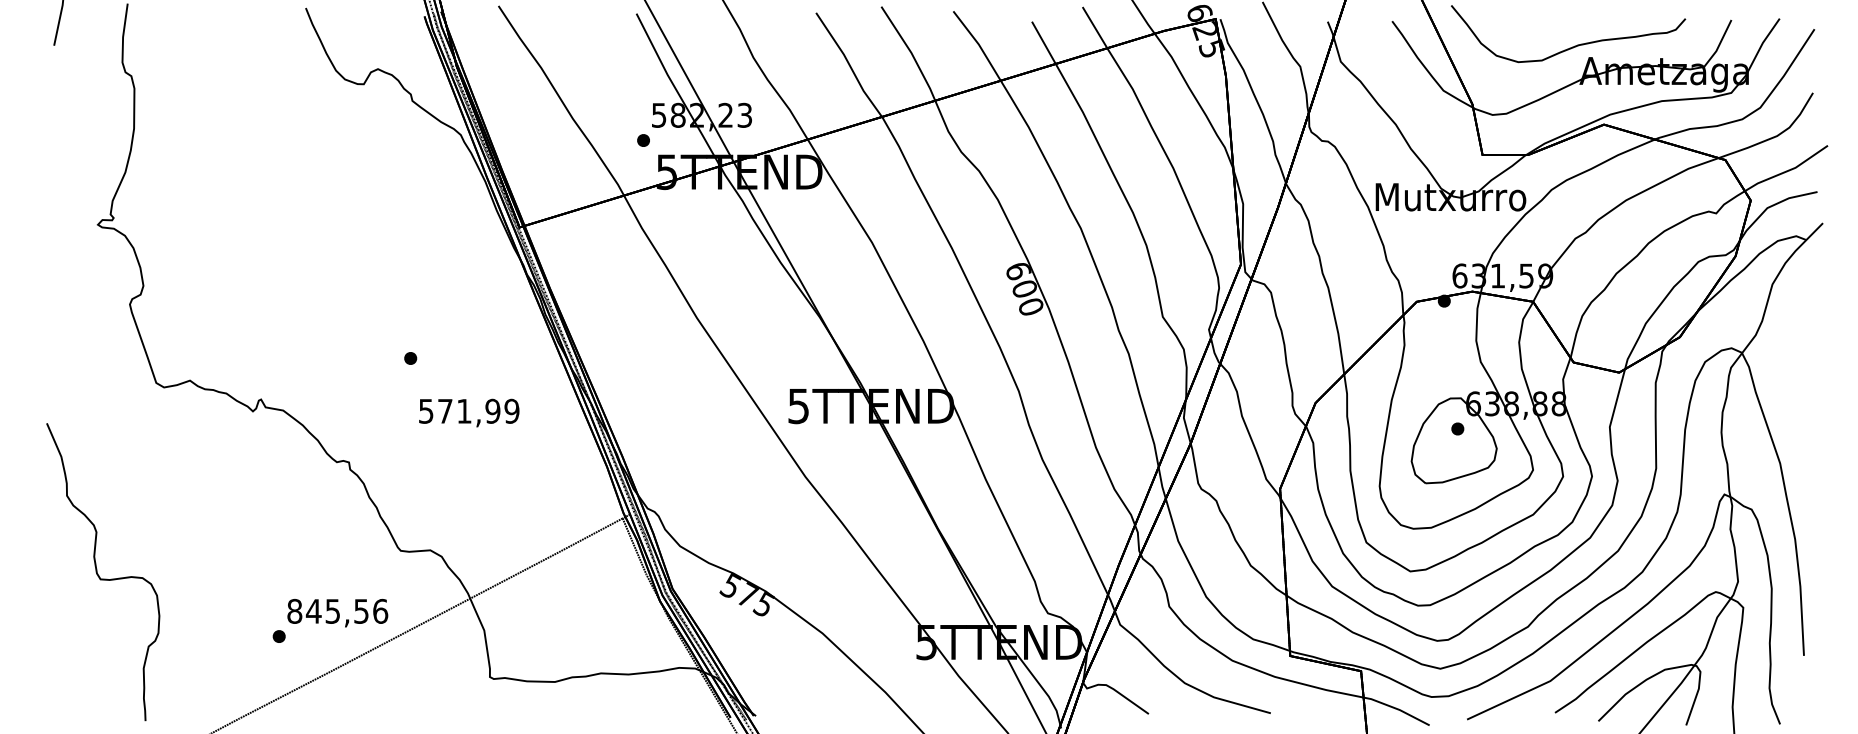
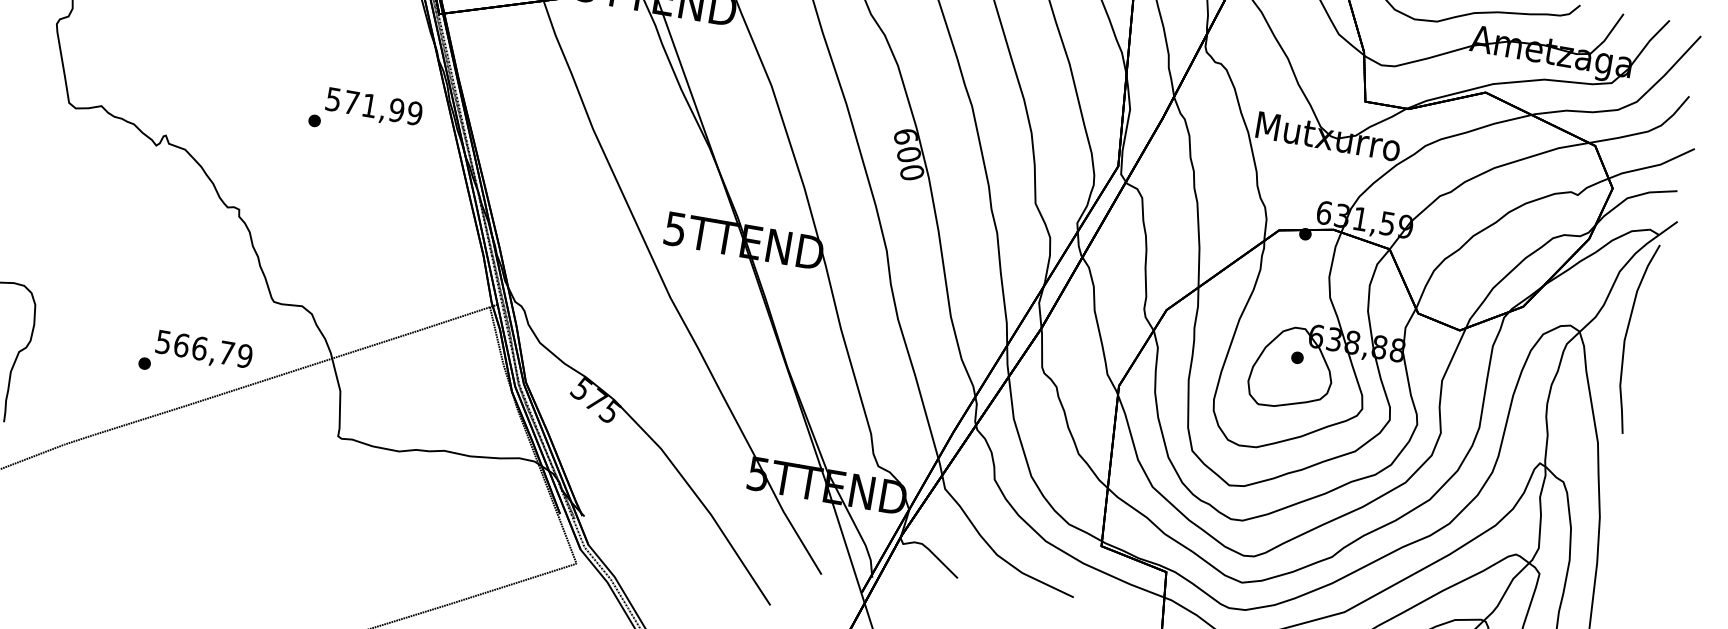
curve: (1790, 349) -> (1626, 336), added
text: (469, 412) -> (374, 107), moved
text: (337, 610) -> (204, 348), 845,56 -> 566,79

